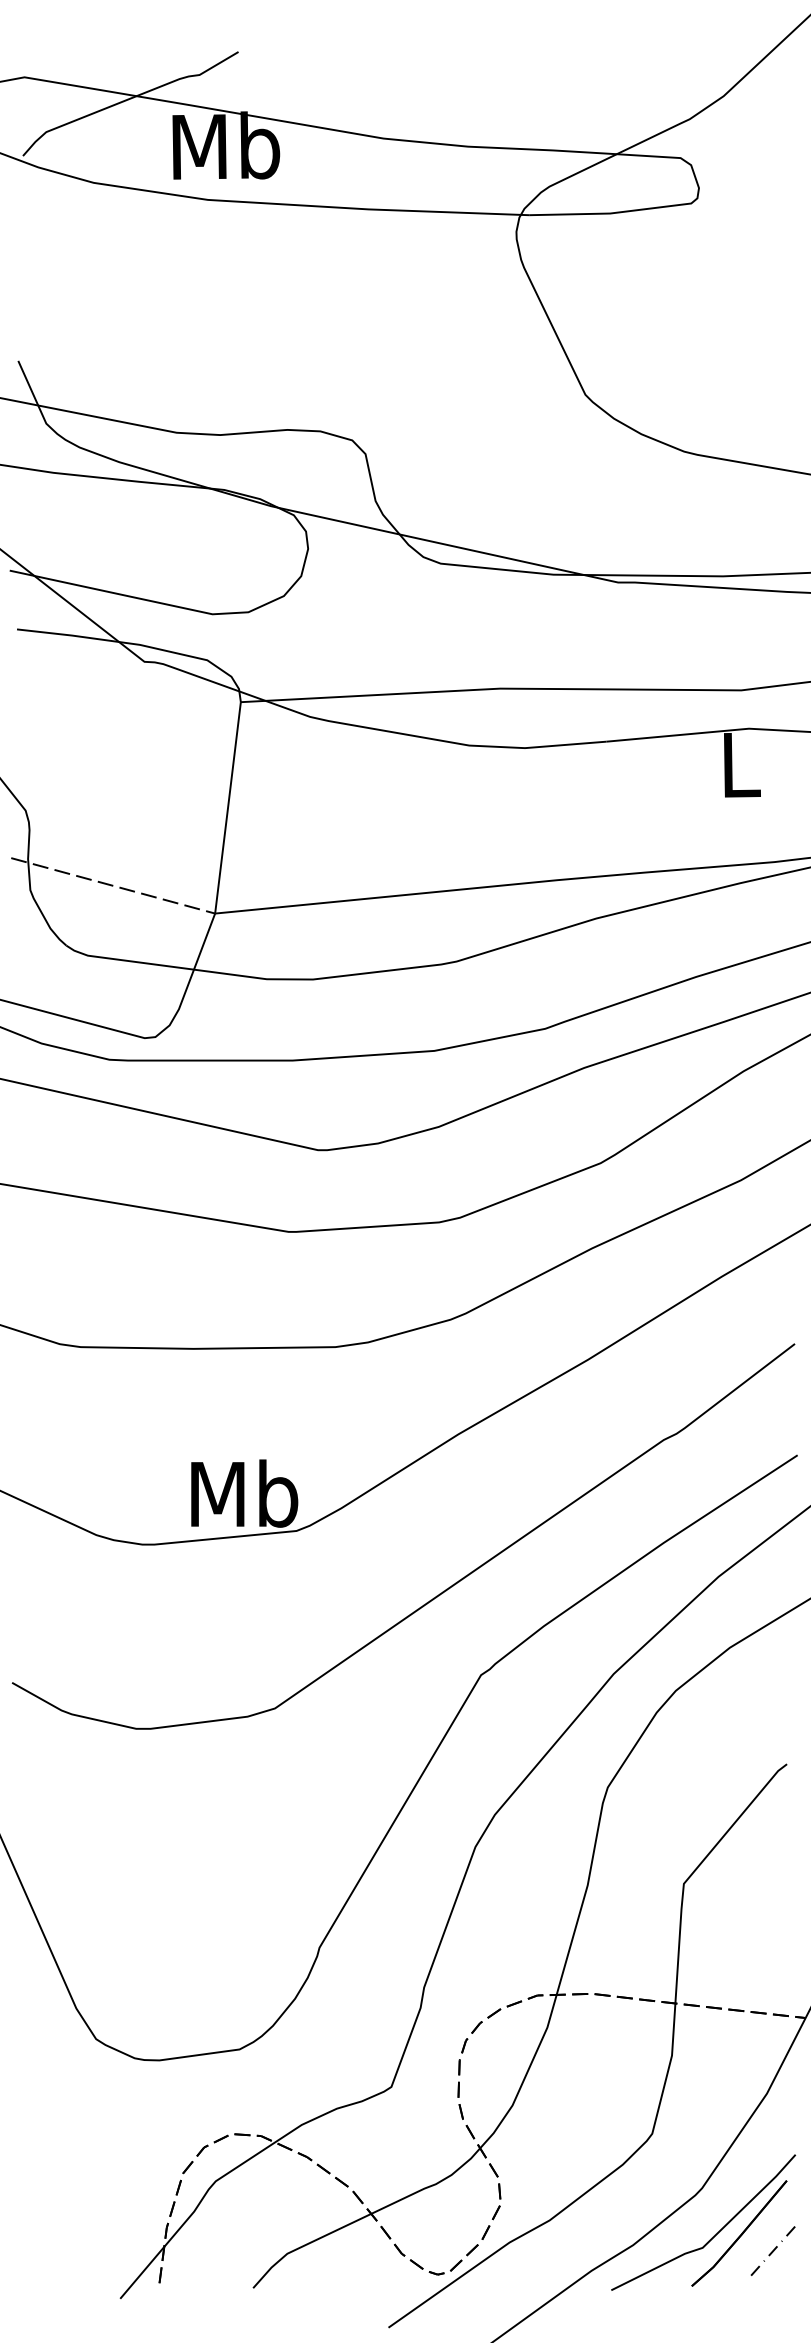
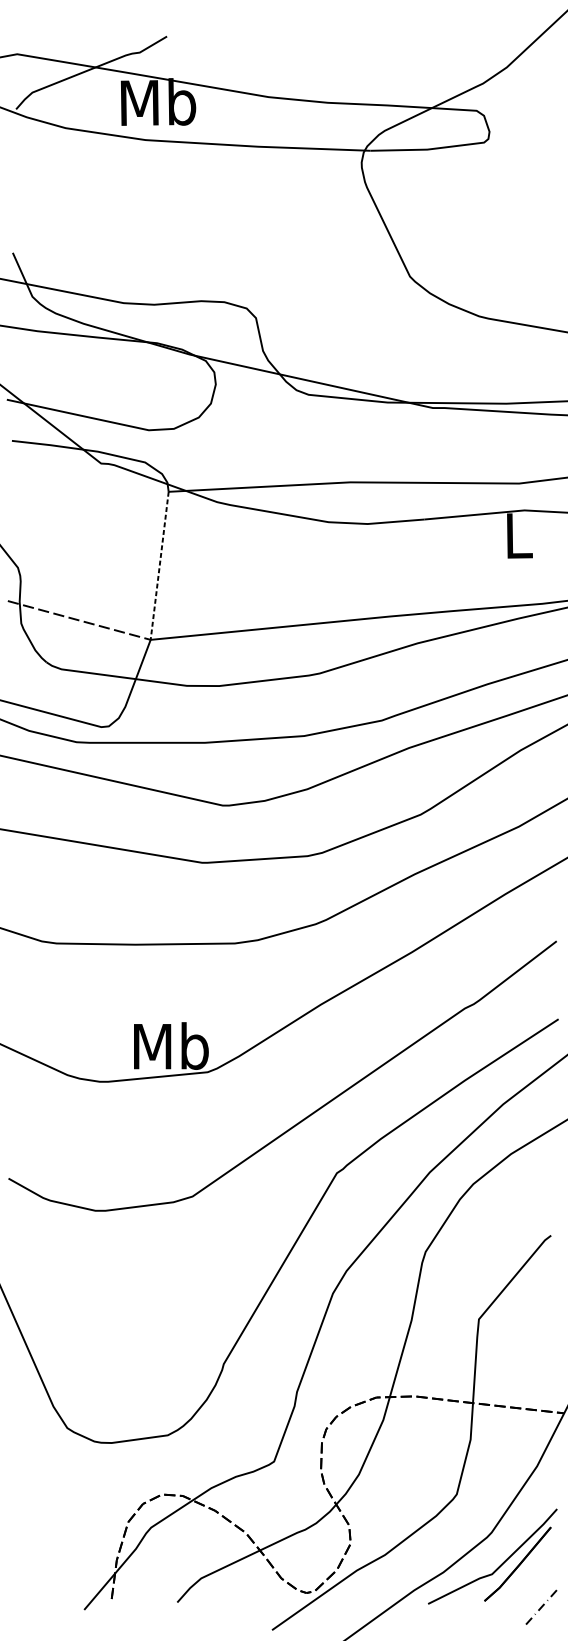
line: (228, 807) -> (160, 565), solid -> dashed
line: (772, 2250) -> (541, 1606), moved

